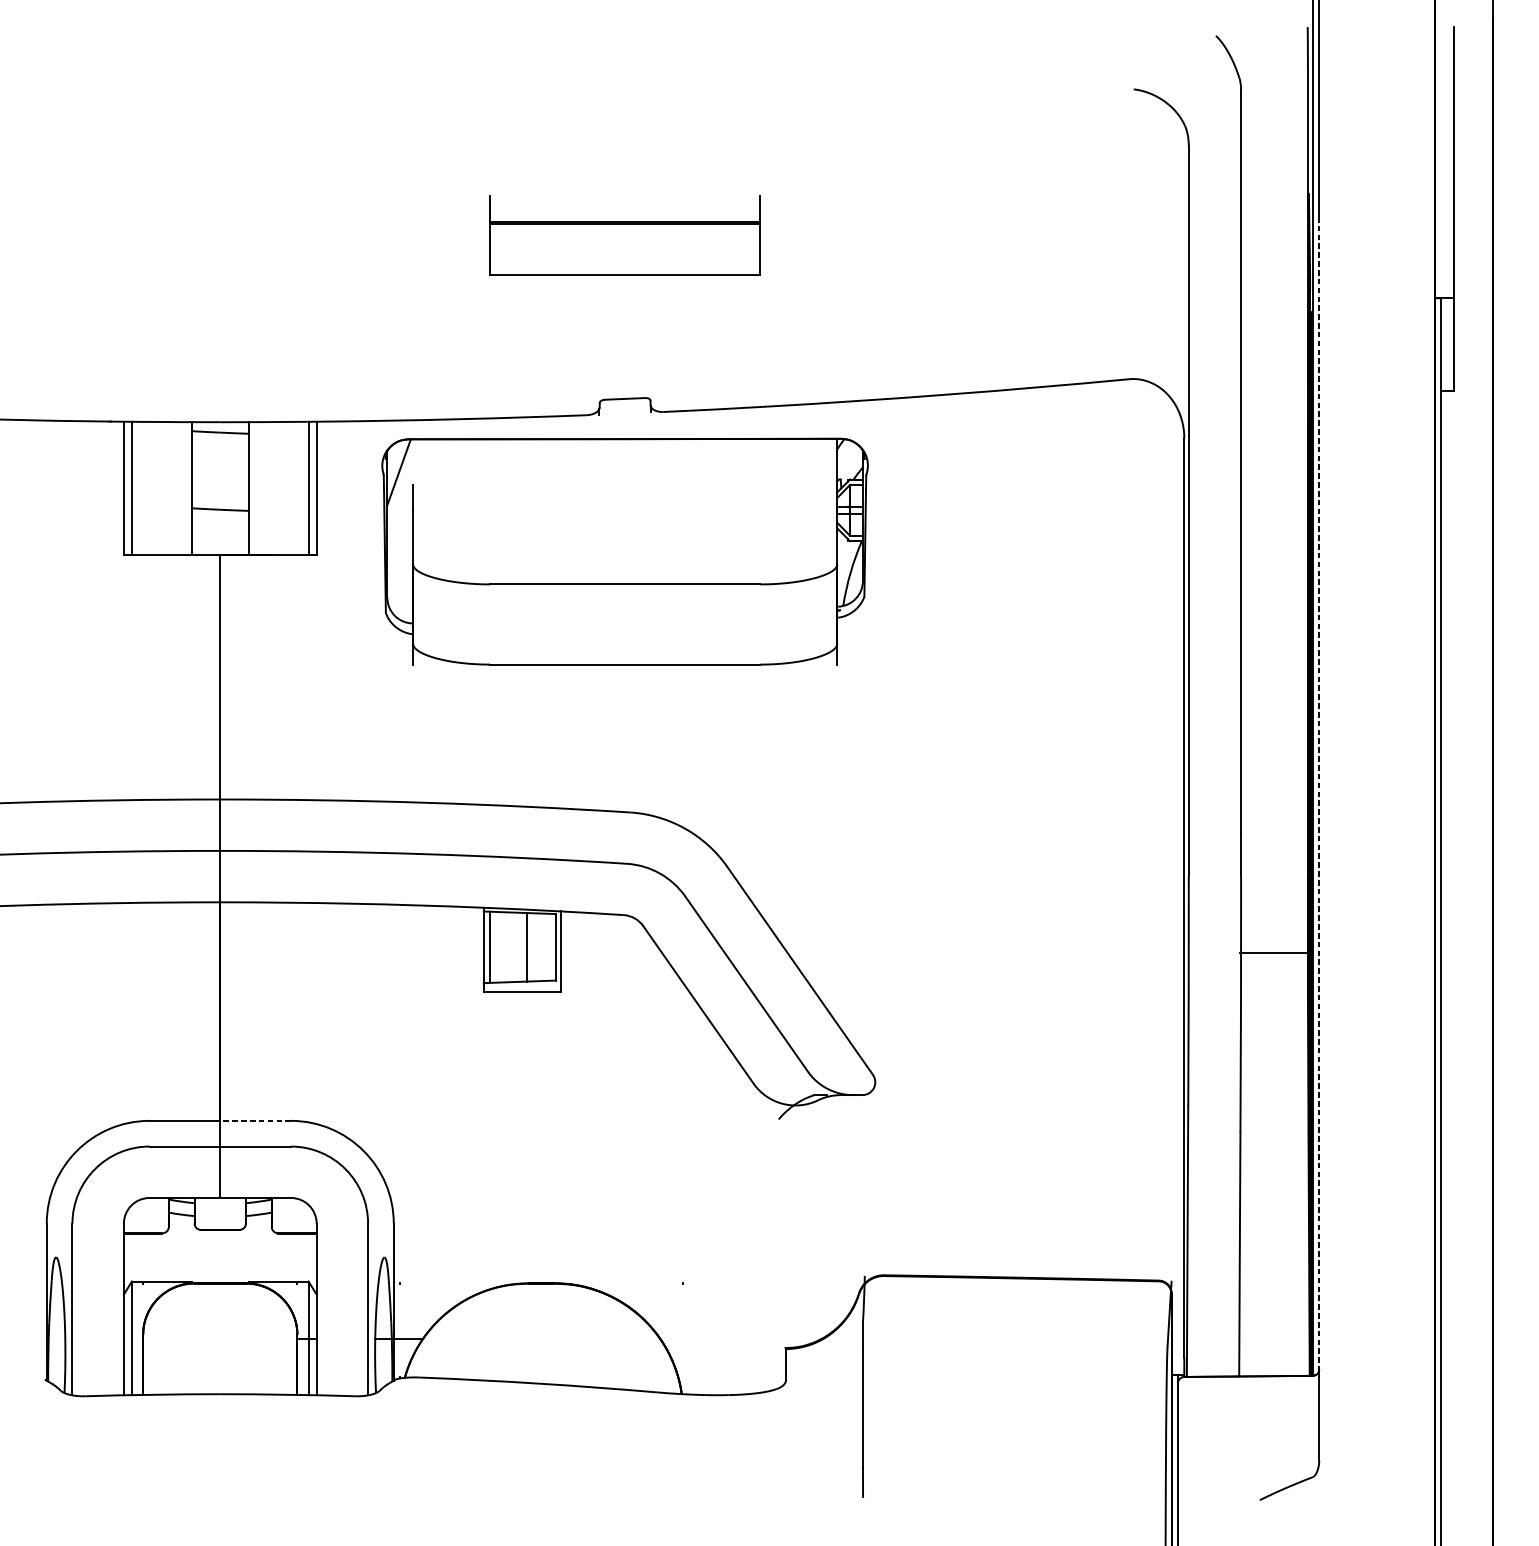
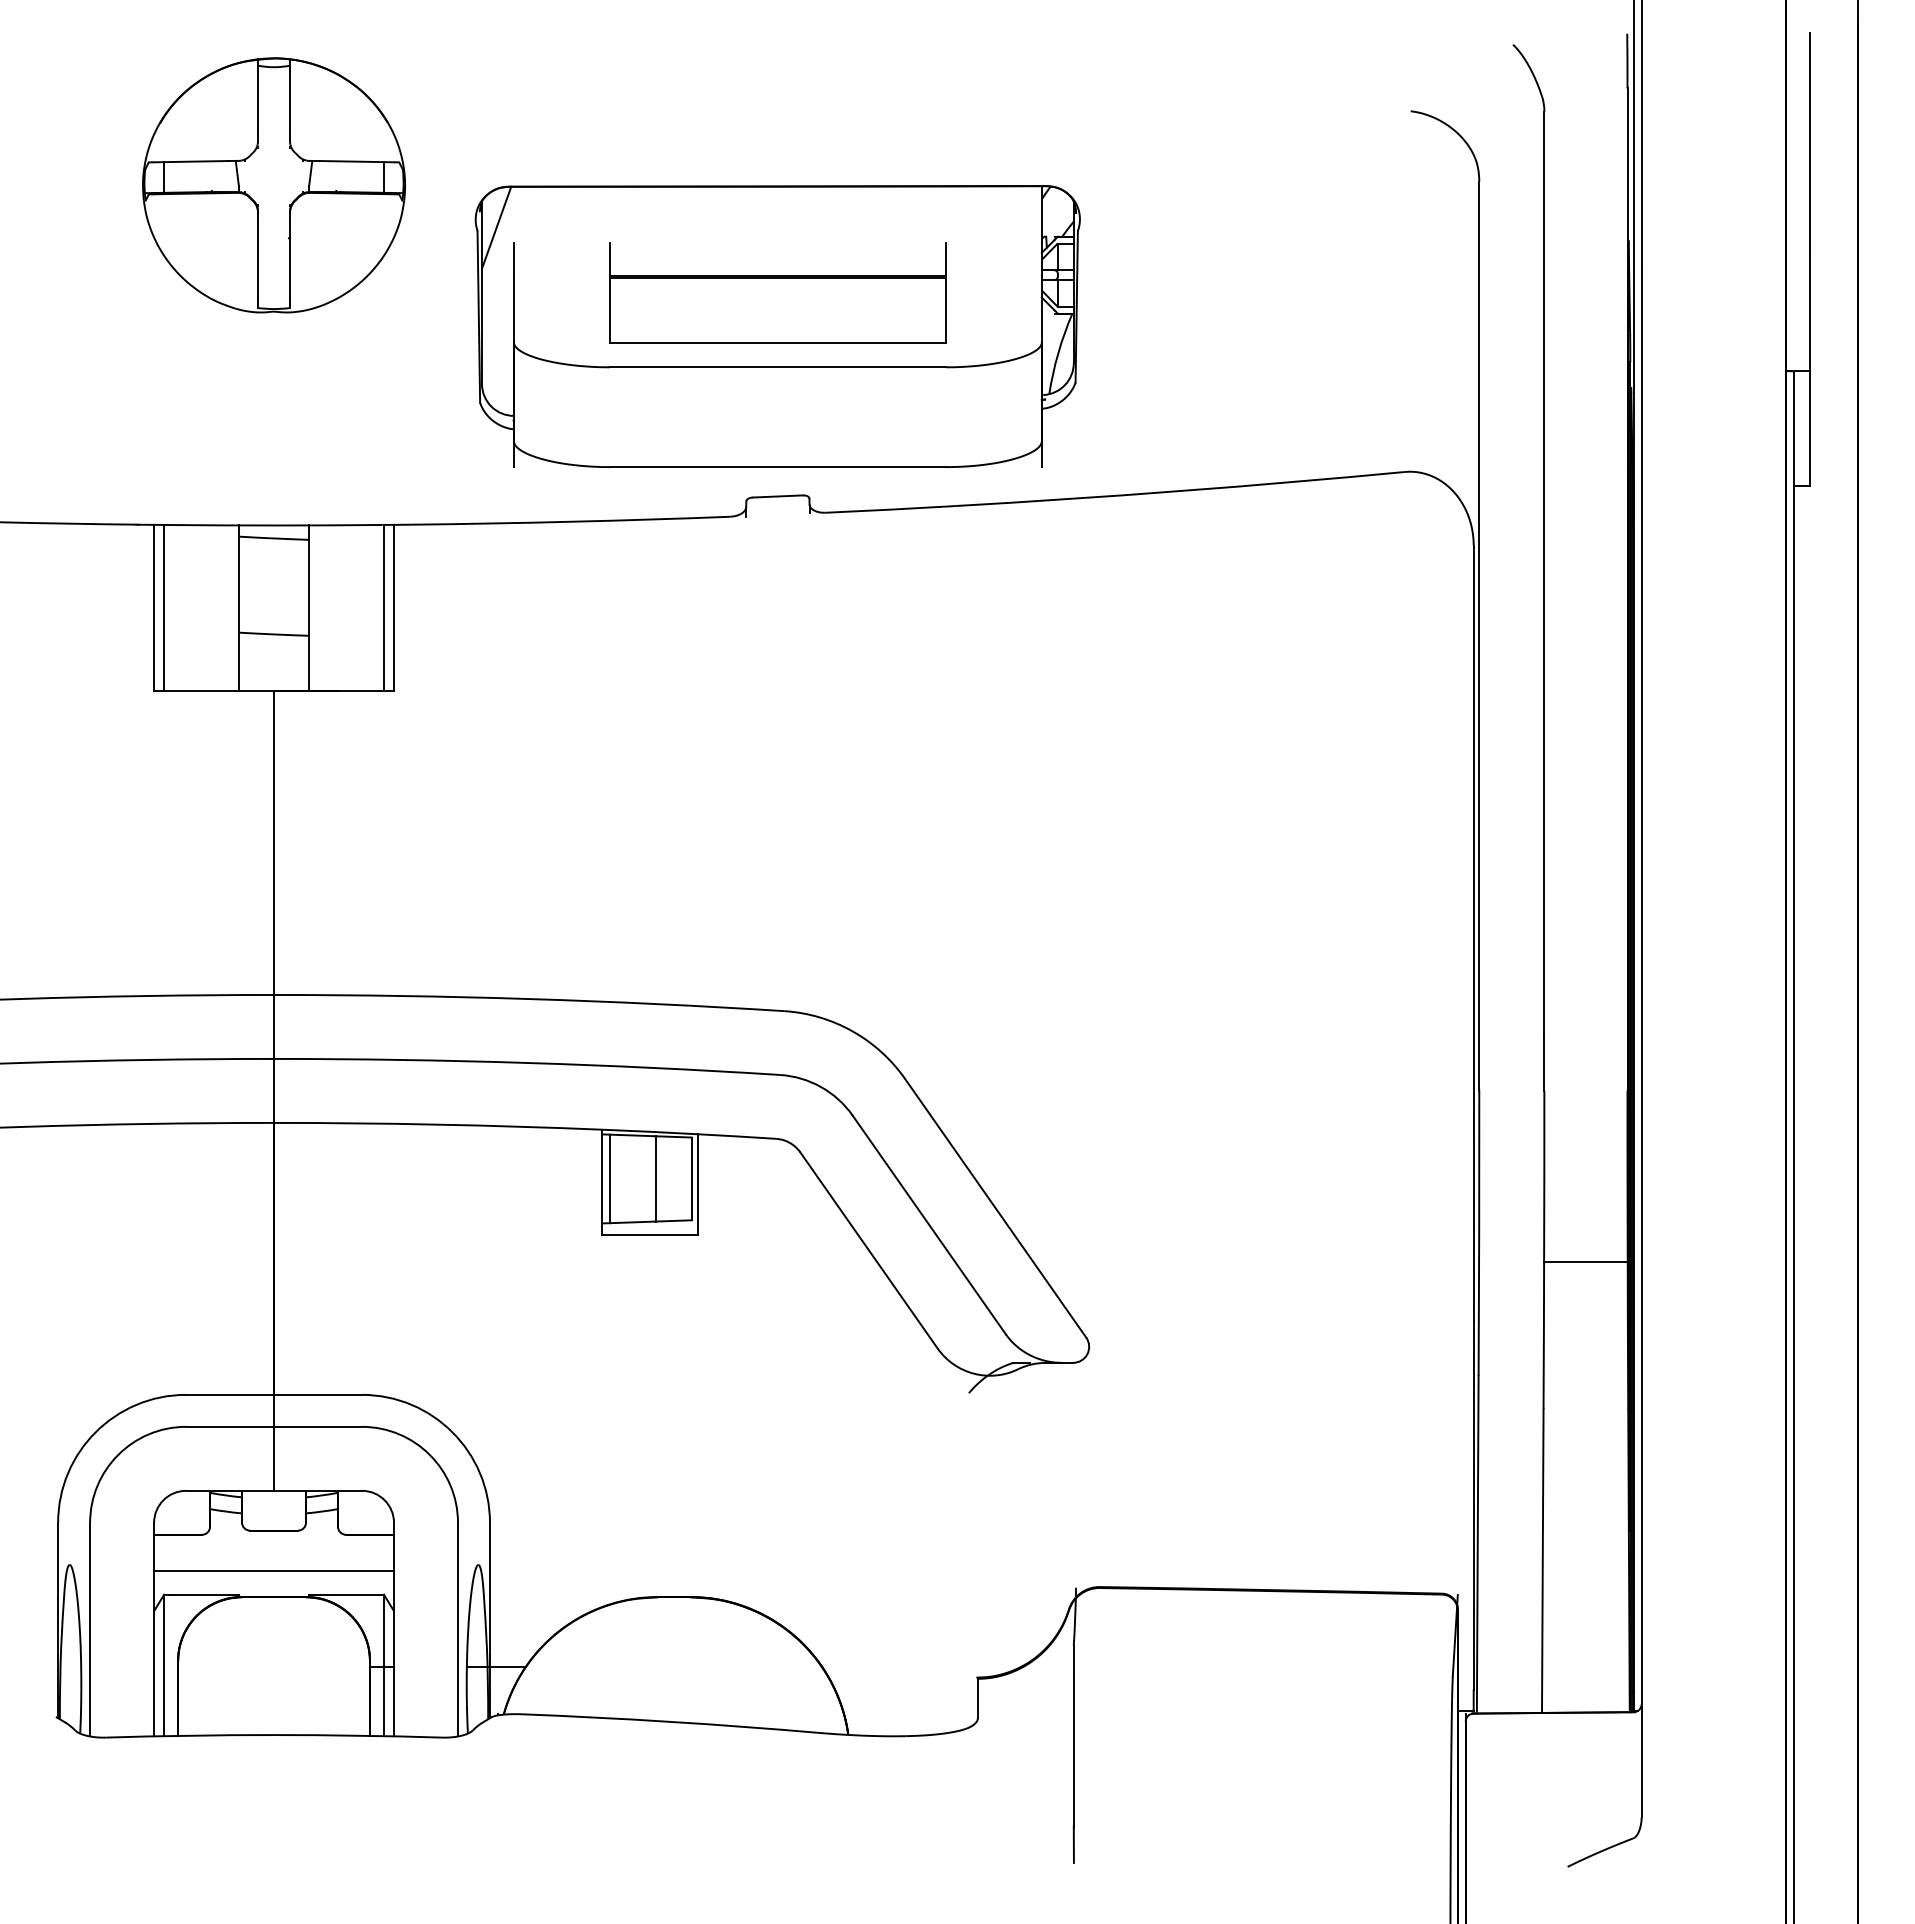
part: (219, 149) -> (273, 185), added
part: (624, 551) -> (777, 326), moved
line: (1319, 795) -> (1641, 989), dashed -> solid
line: (1274, 953) -> (1585, 1262), moved
line: (255, 1120) -> (318, 1394), dashed -> solid
line: (220, 1261) -> (274, 1570), added

